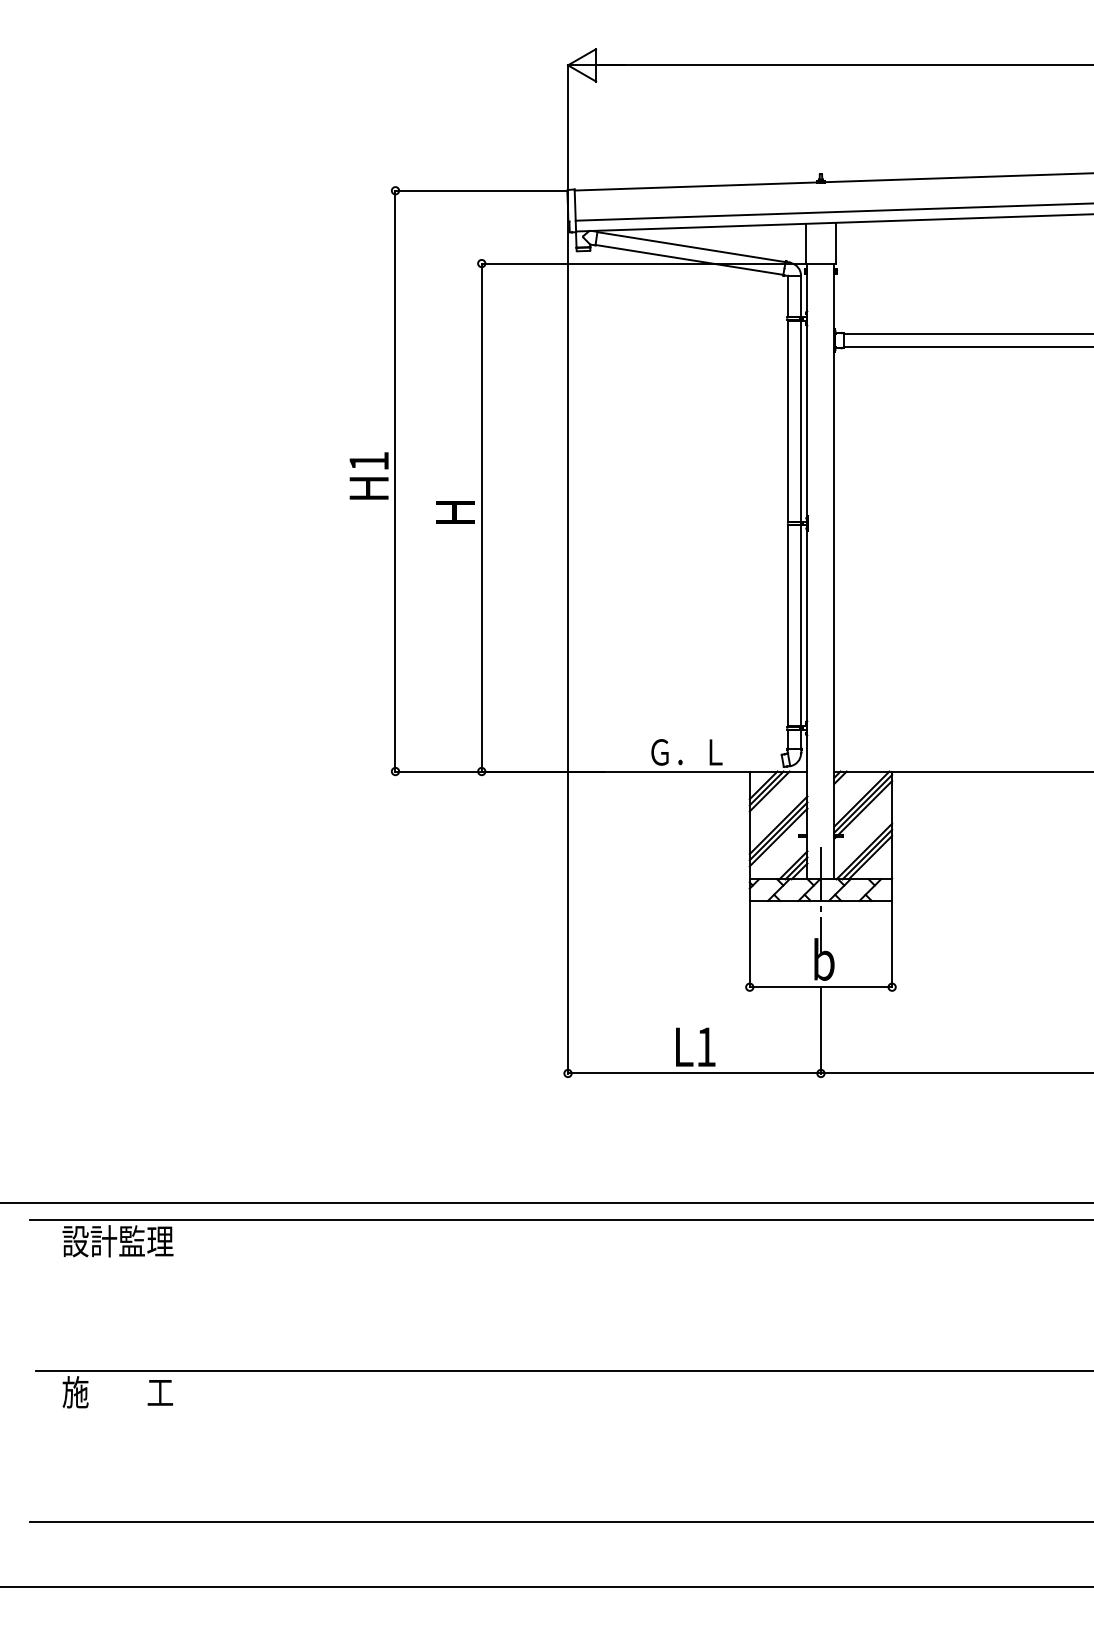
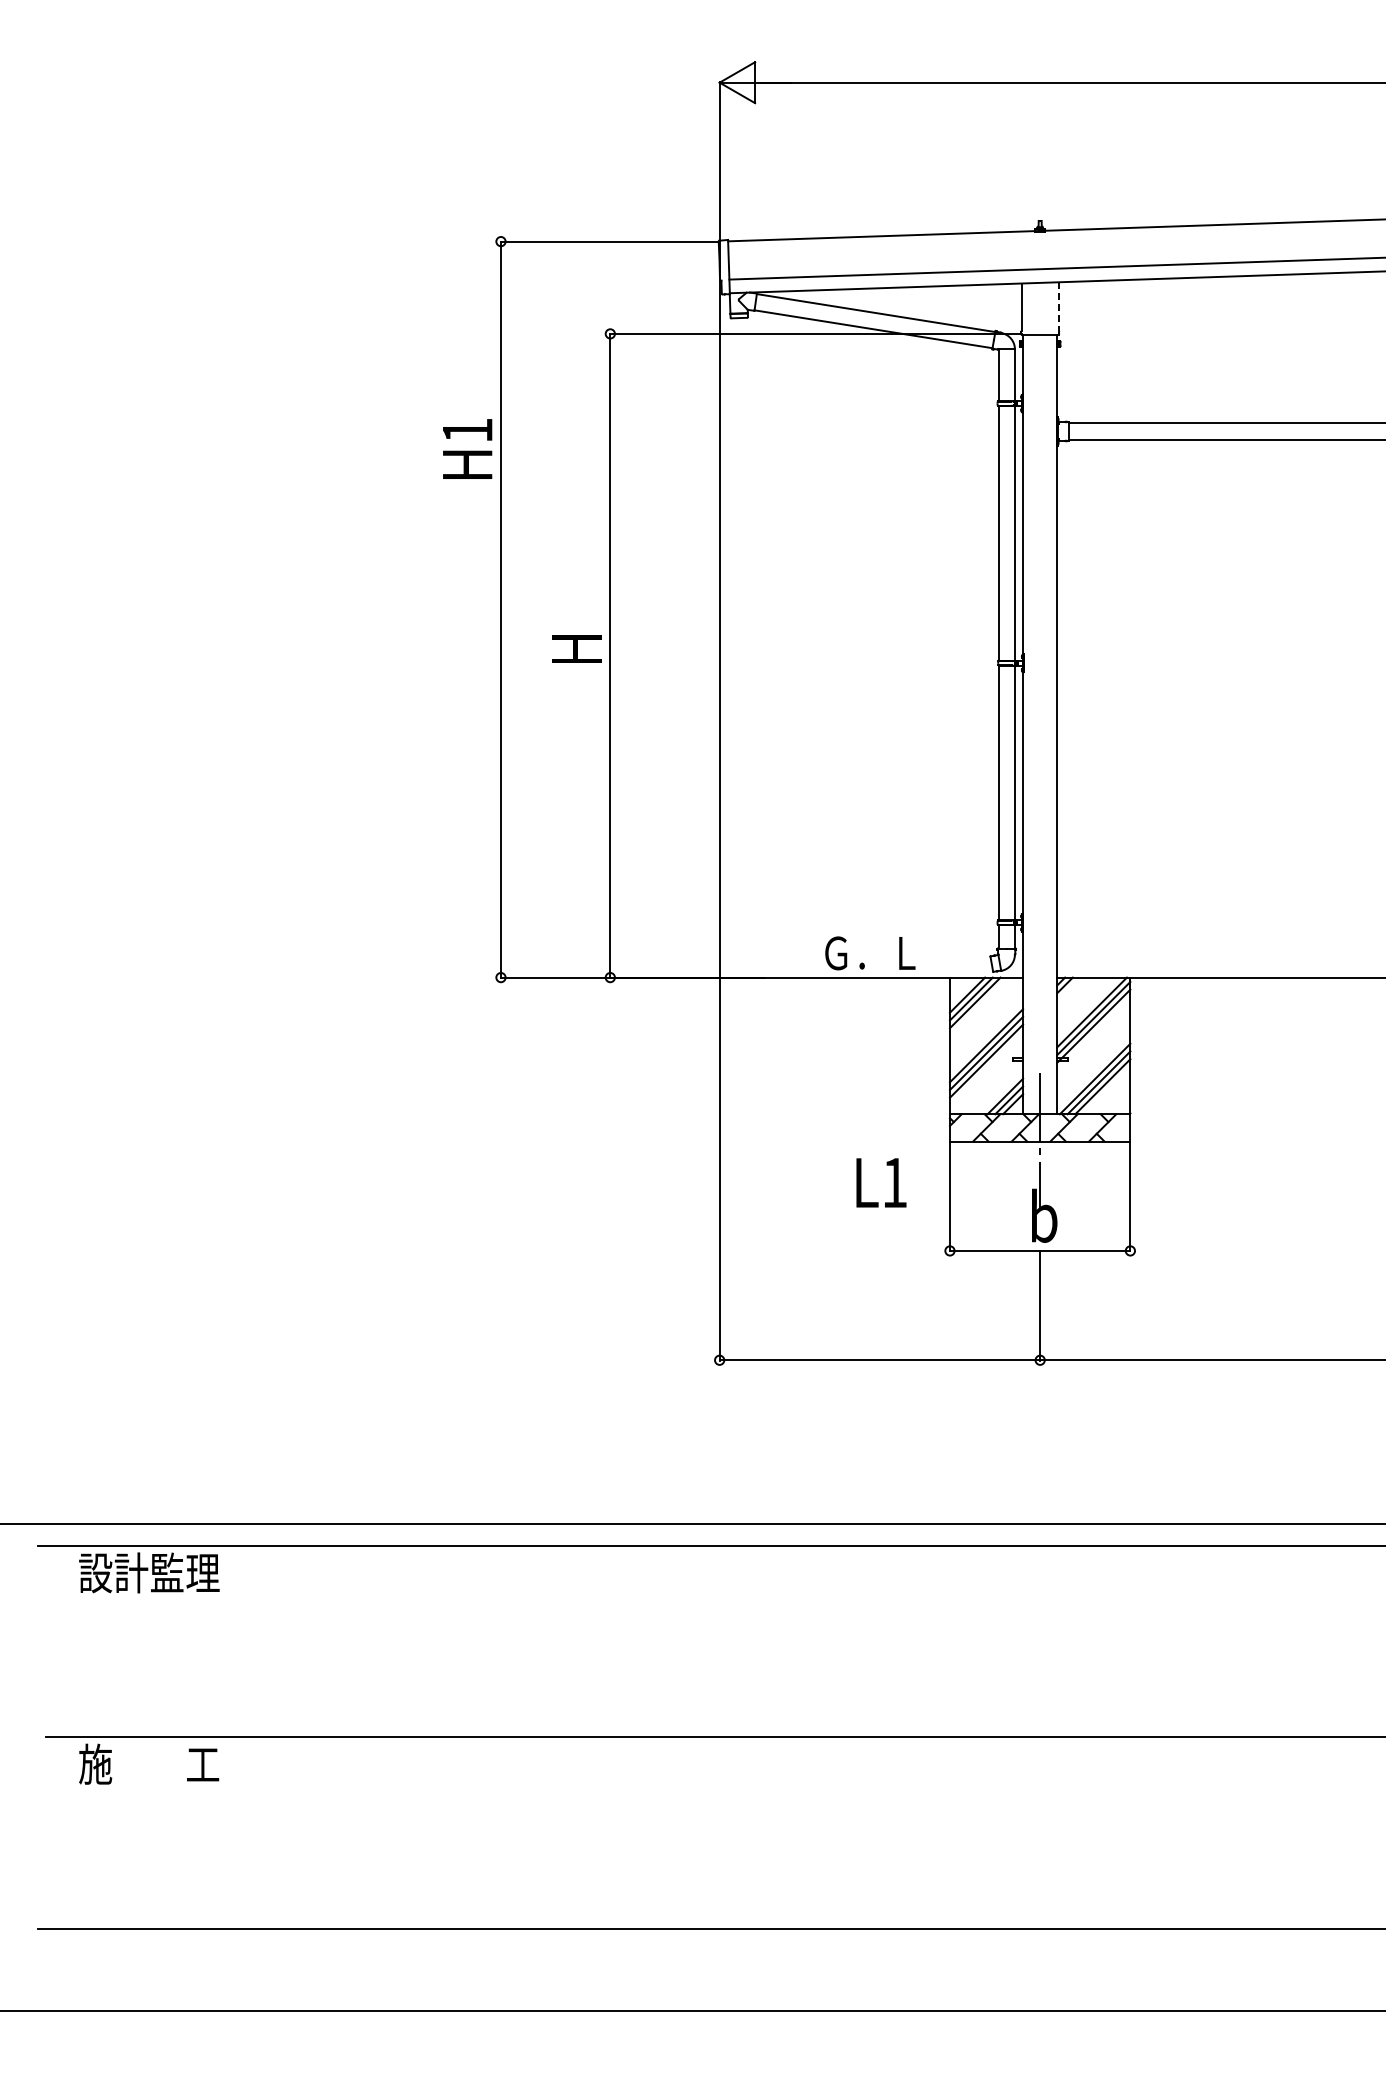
line: (835, 242) -> (1058, 307), solid -> dashed
text: (369, 475) -> (467, 448), moved
text: (695, 1046) -> (881, 1182), moved

